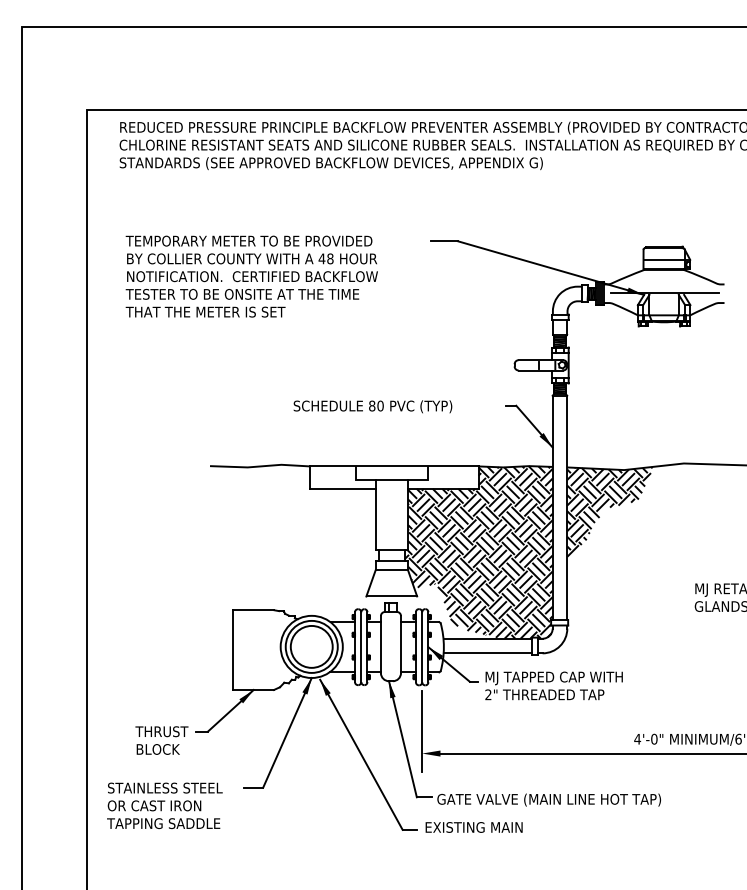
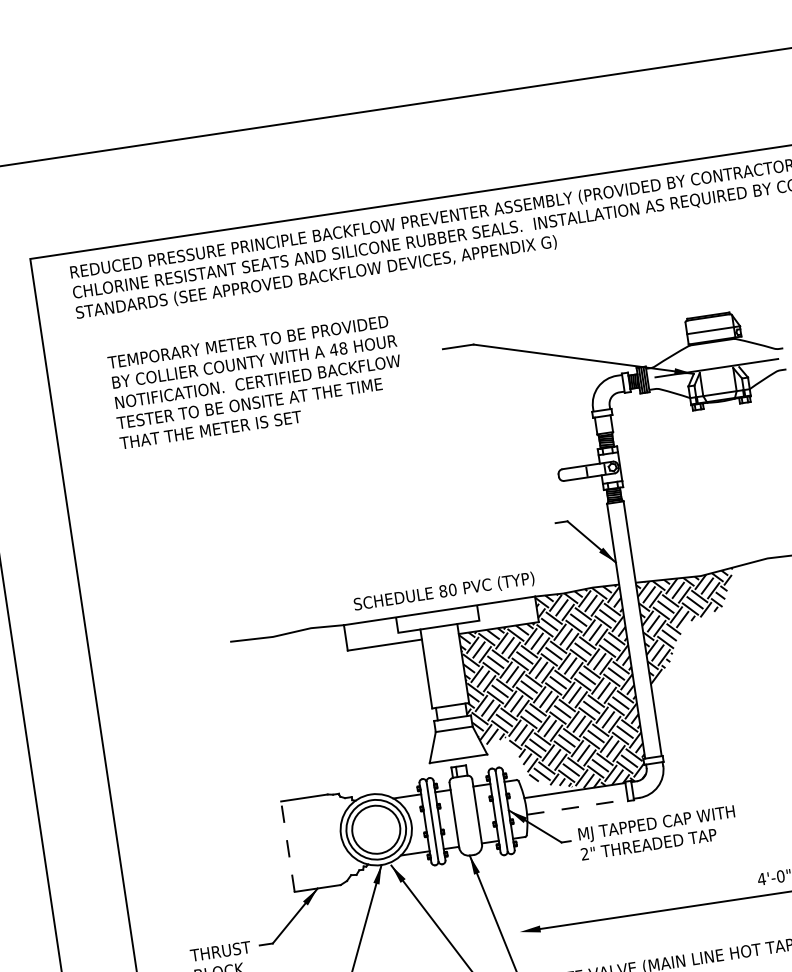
text: (251, 276) -> (256, 381), moved
text: (372, 406) -> (443, 591), moved
line: (233, 650) -> (288, 847), solid -> dashed
line: (488, 653) -> (577, 807), solid -> dashed
line: (422, 731) -> (516, 906), removed

